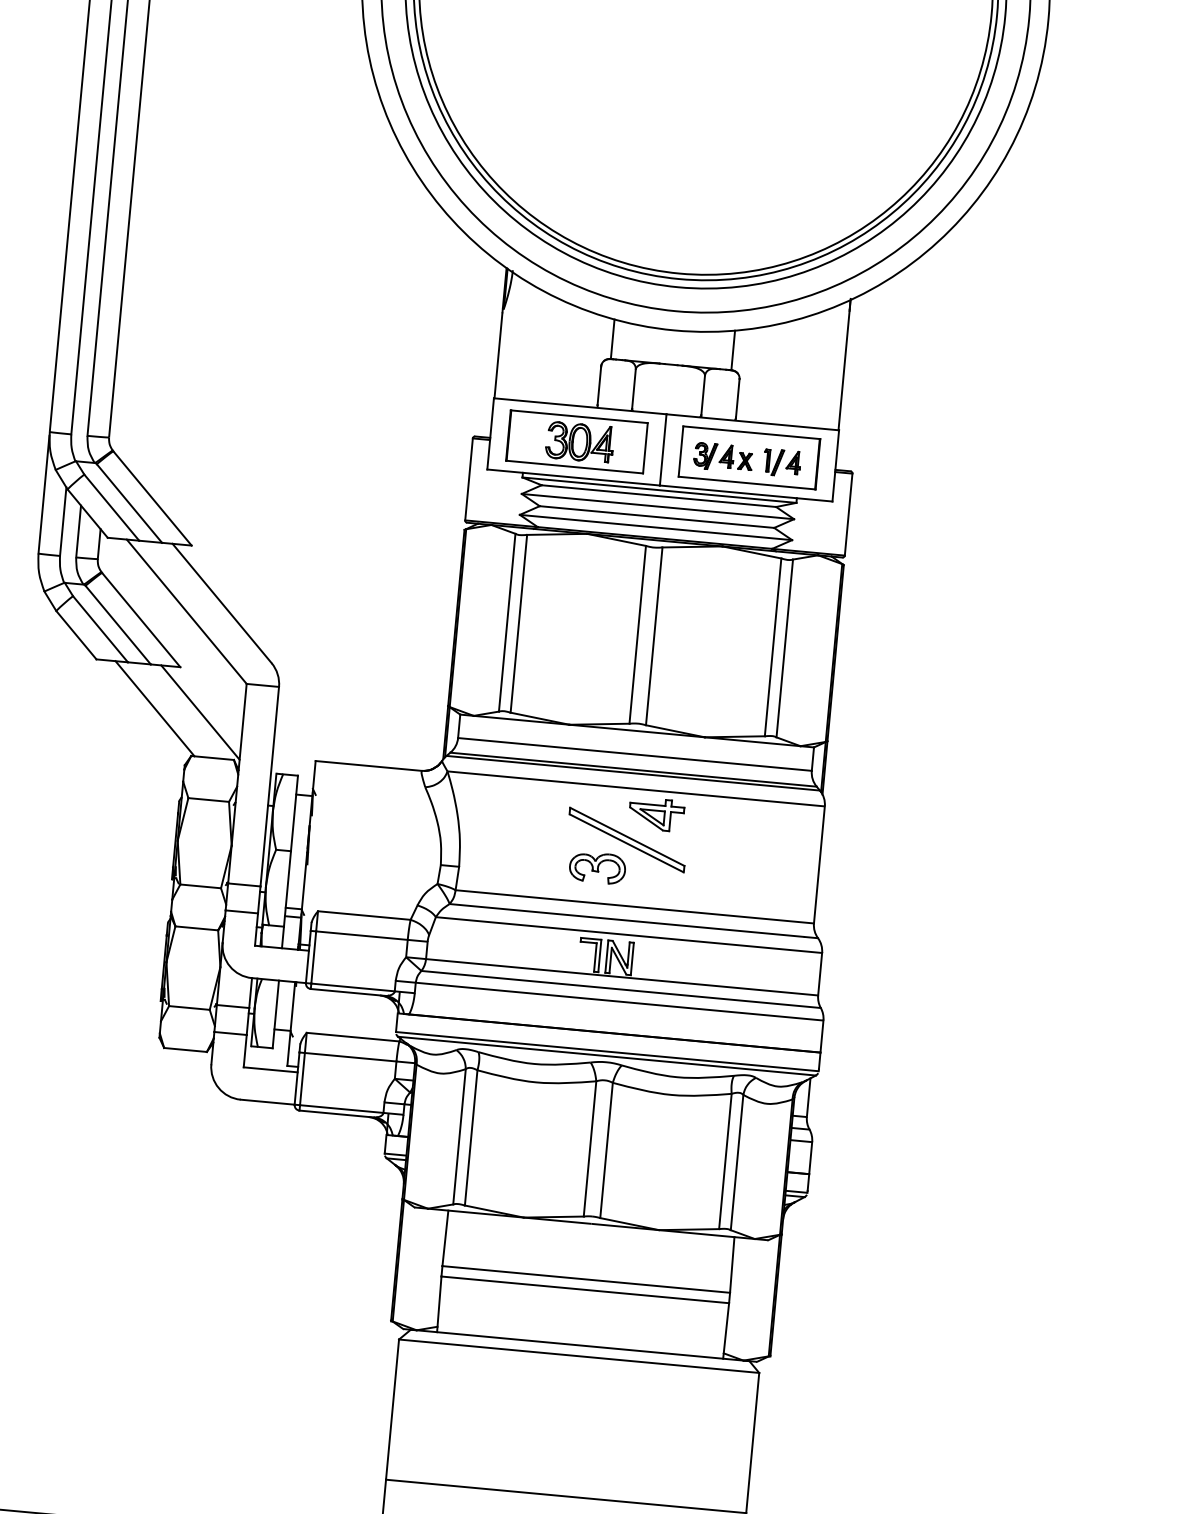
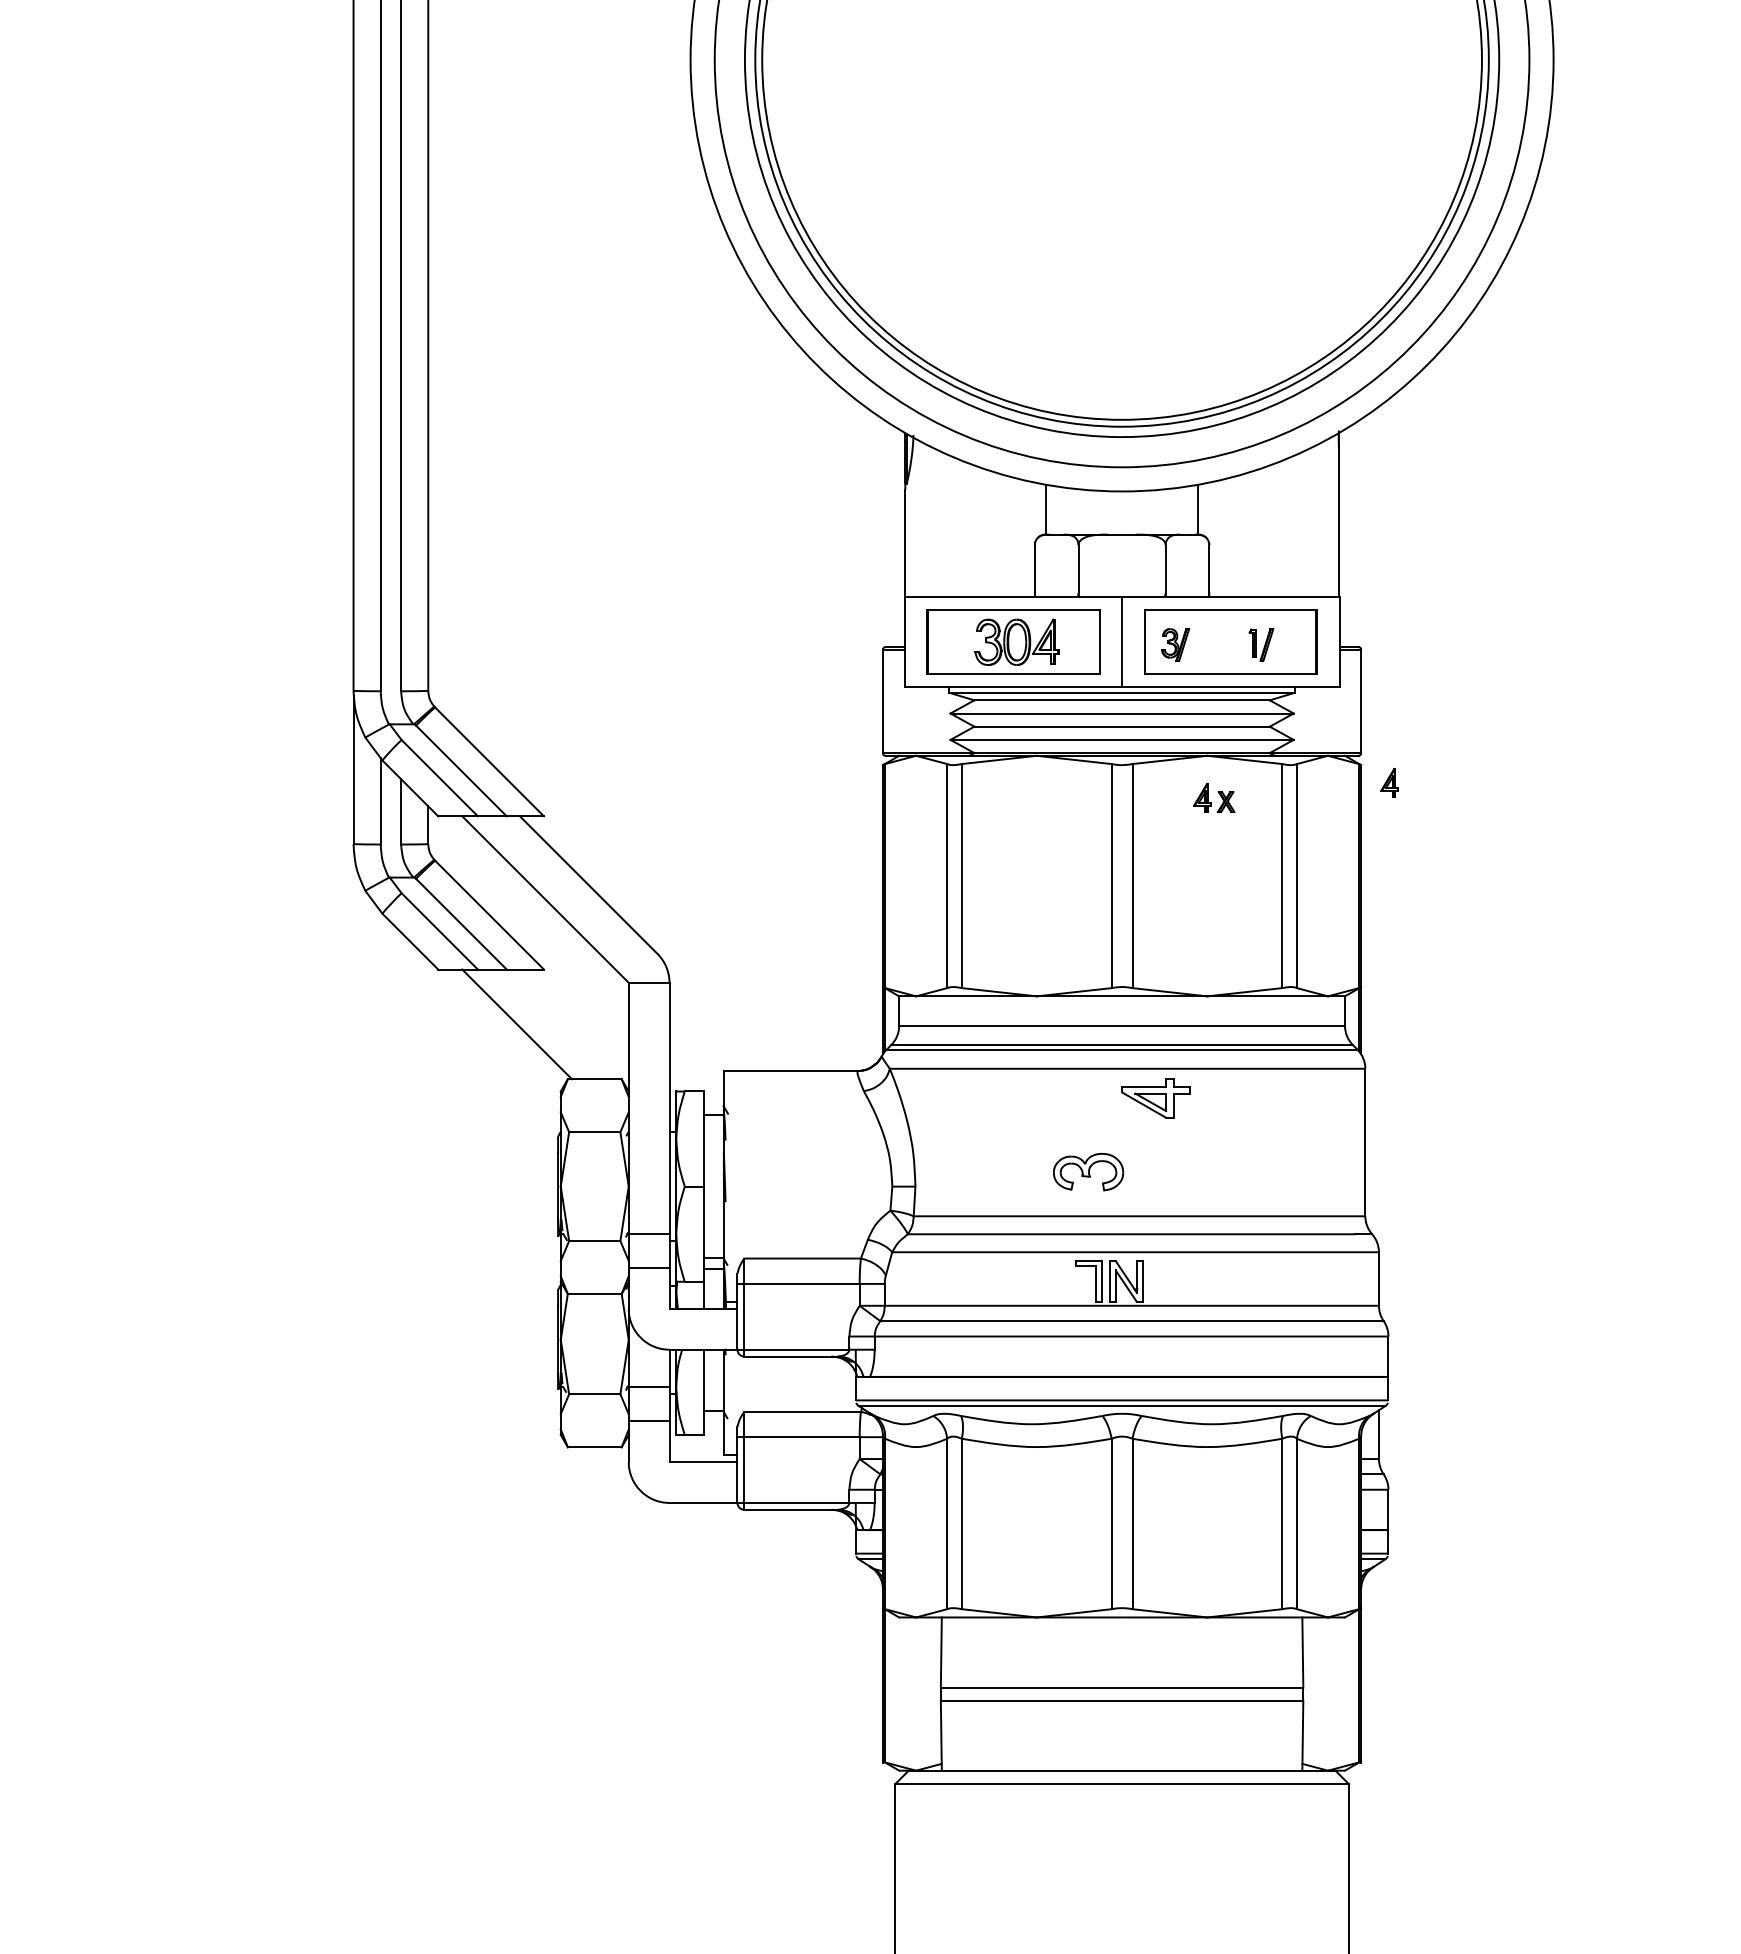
part: (736, 457) -> (1214, 798), moved
part: (793, 462) -> (1389, 782), moved
line: (199, 712) -> (573, 1023), removed
part: (626, 839) -> (1121, 1133), removed

